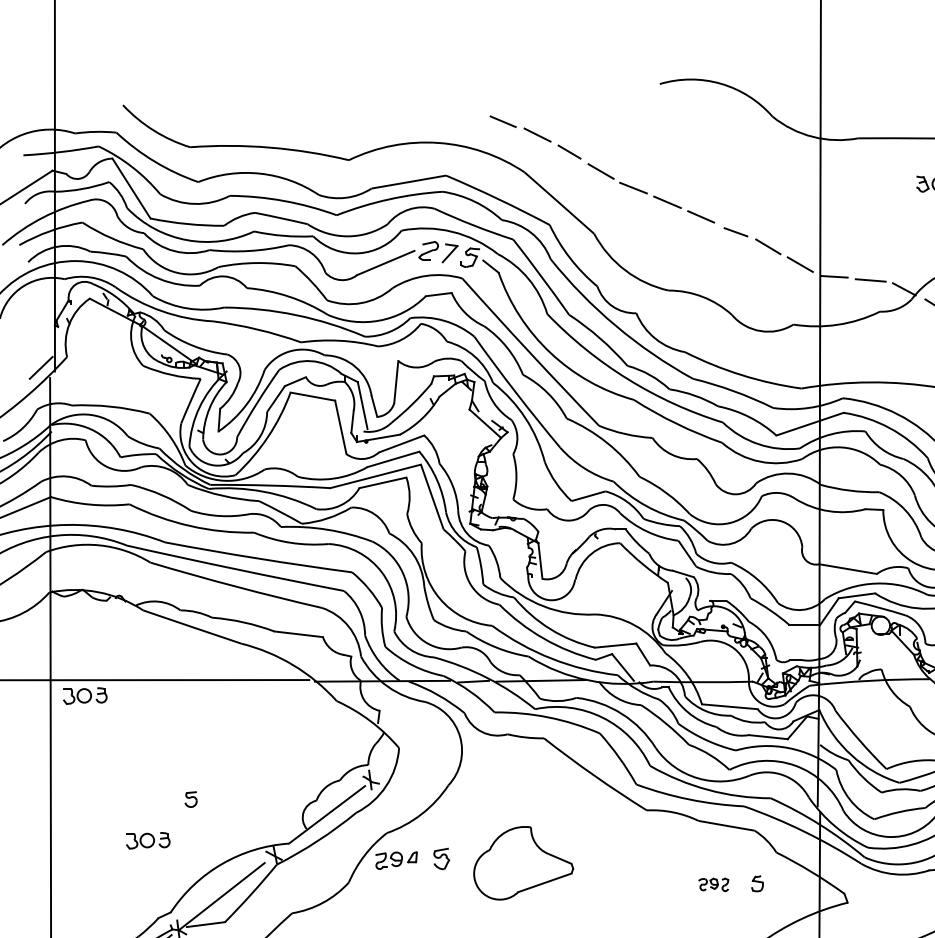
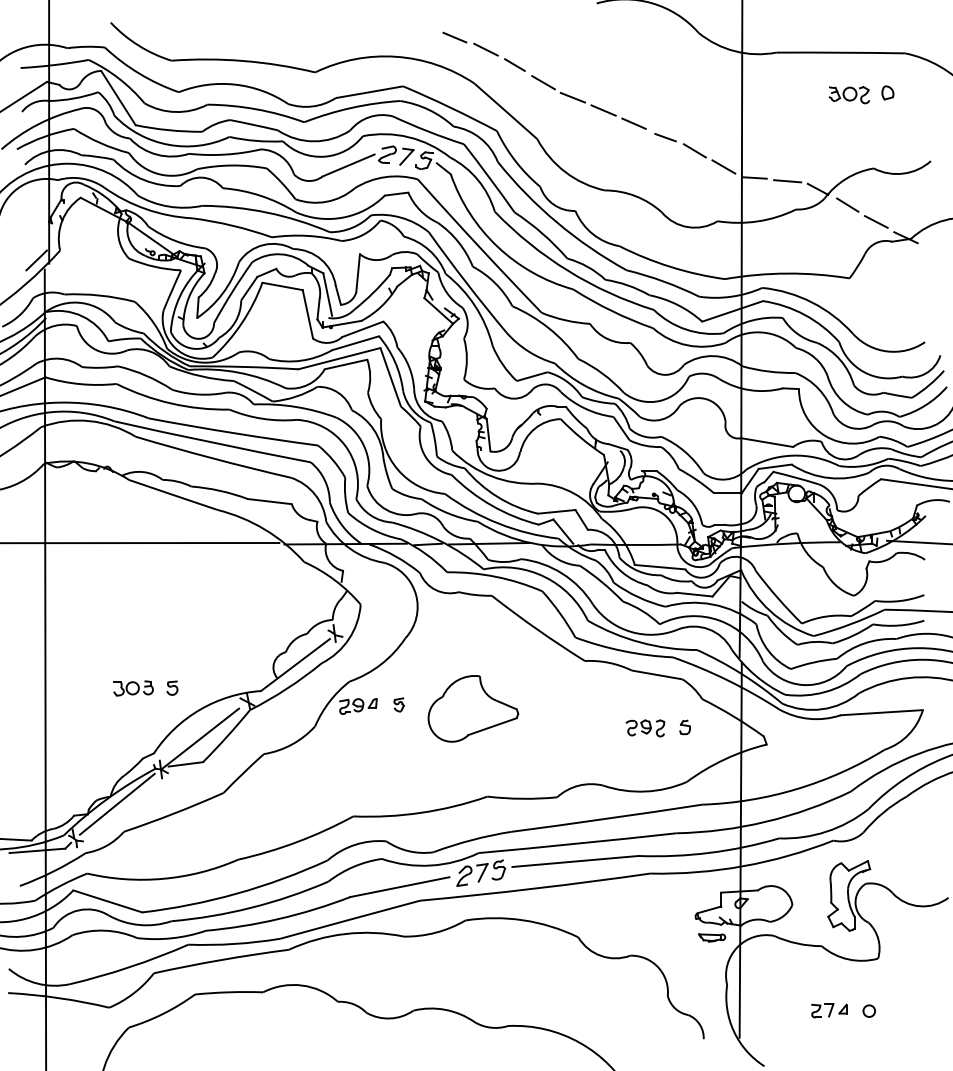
part: (85, 696) -> (76, 557), removed
part: (191, 798) -> (172, 687), moved
part: (440, 858) -> (398, 704), size x0.71
part: (713, 884) -> (645, 728), size x1.43

